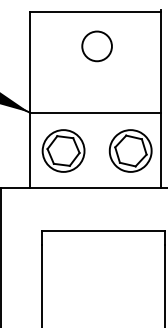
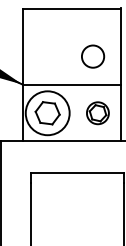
circle: (96, 46) -> (92, 56), moved
circle: (63, 150) -> (47, 112), size x1.4
part: (130, 150) -> (97, 112), size x0.7

